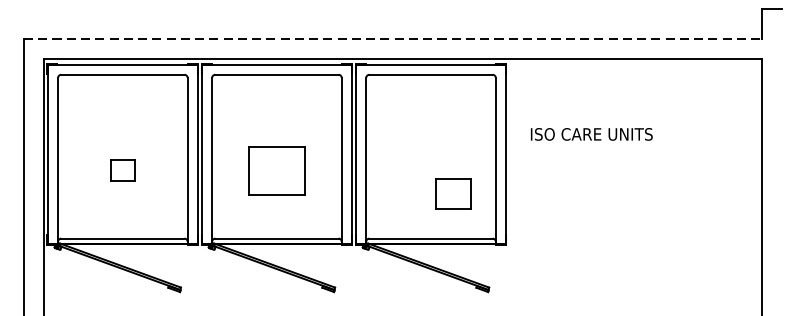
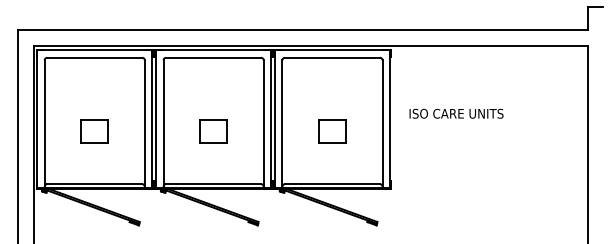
line: (393, 39) -> (303, 30), dashed -> solid
text: (591, 134) -> (456, 113), moved
part: (122, 170) -> (94, 131), size x1.43
part: (276, 170) -> (213, 131), size x0.62
part: (453, 193) -> (332, 131), moved

